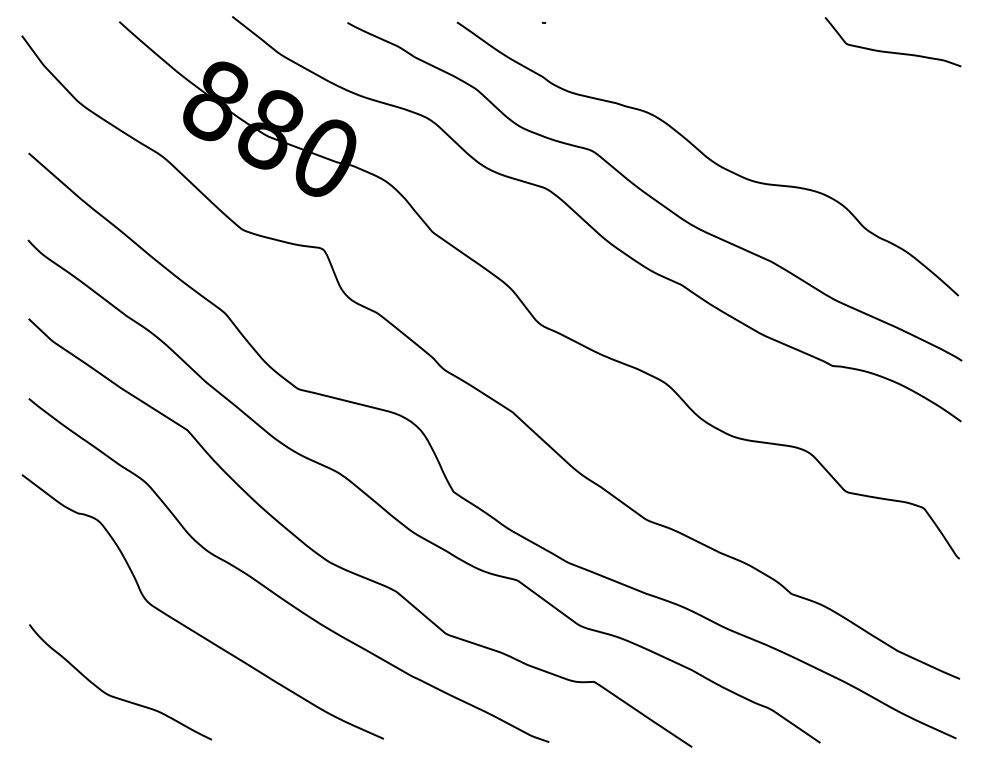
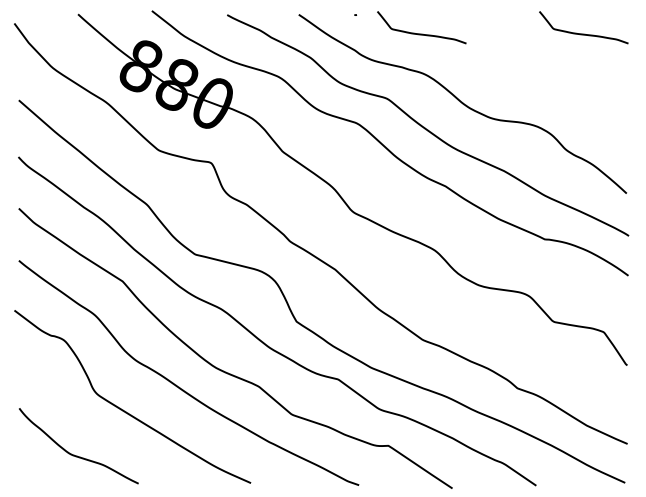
curve: (644, 51) -> (421, 33), added

